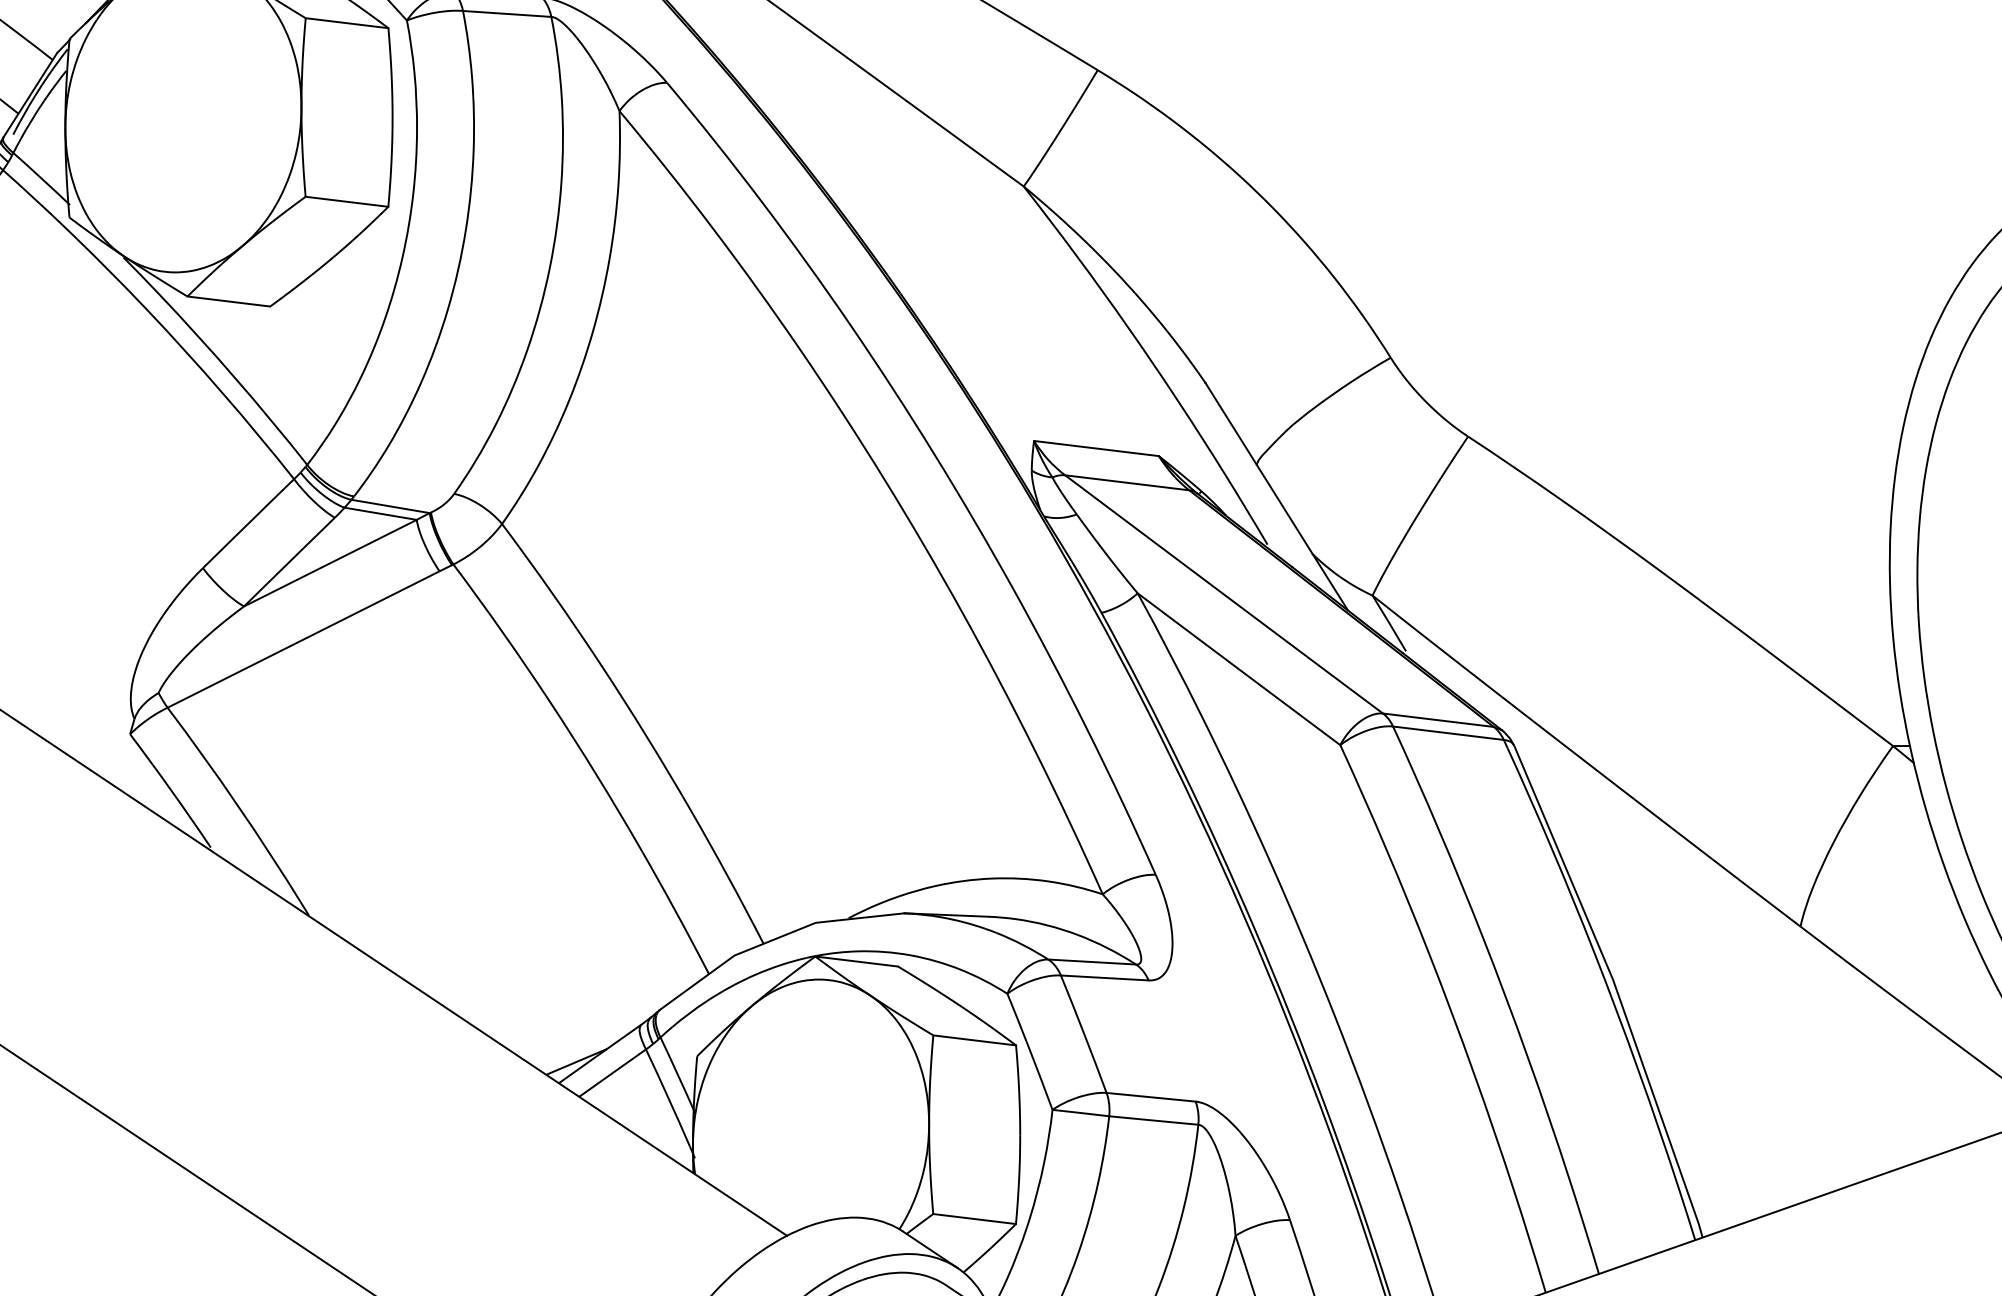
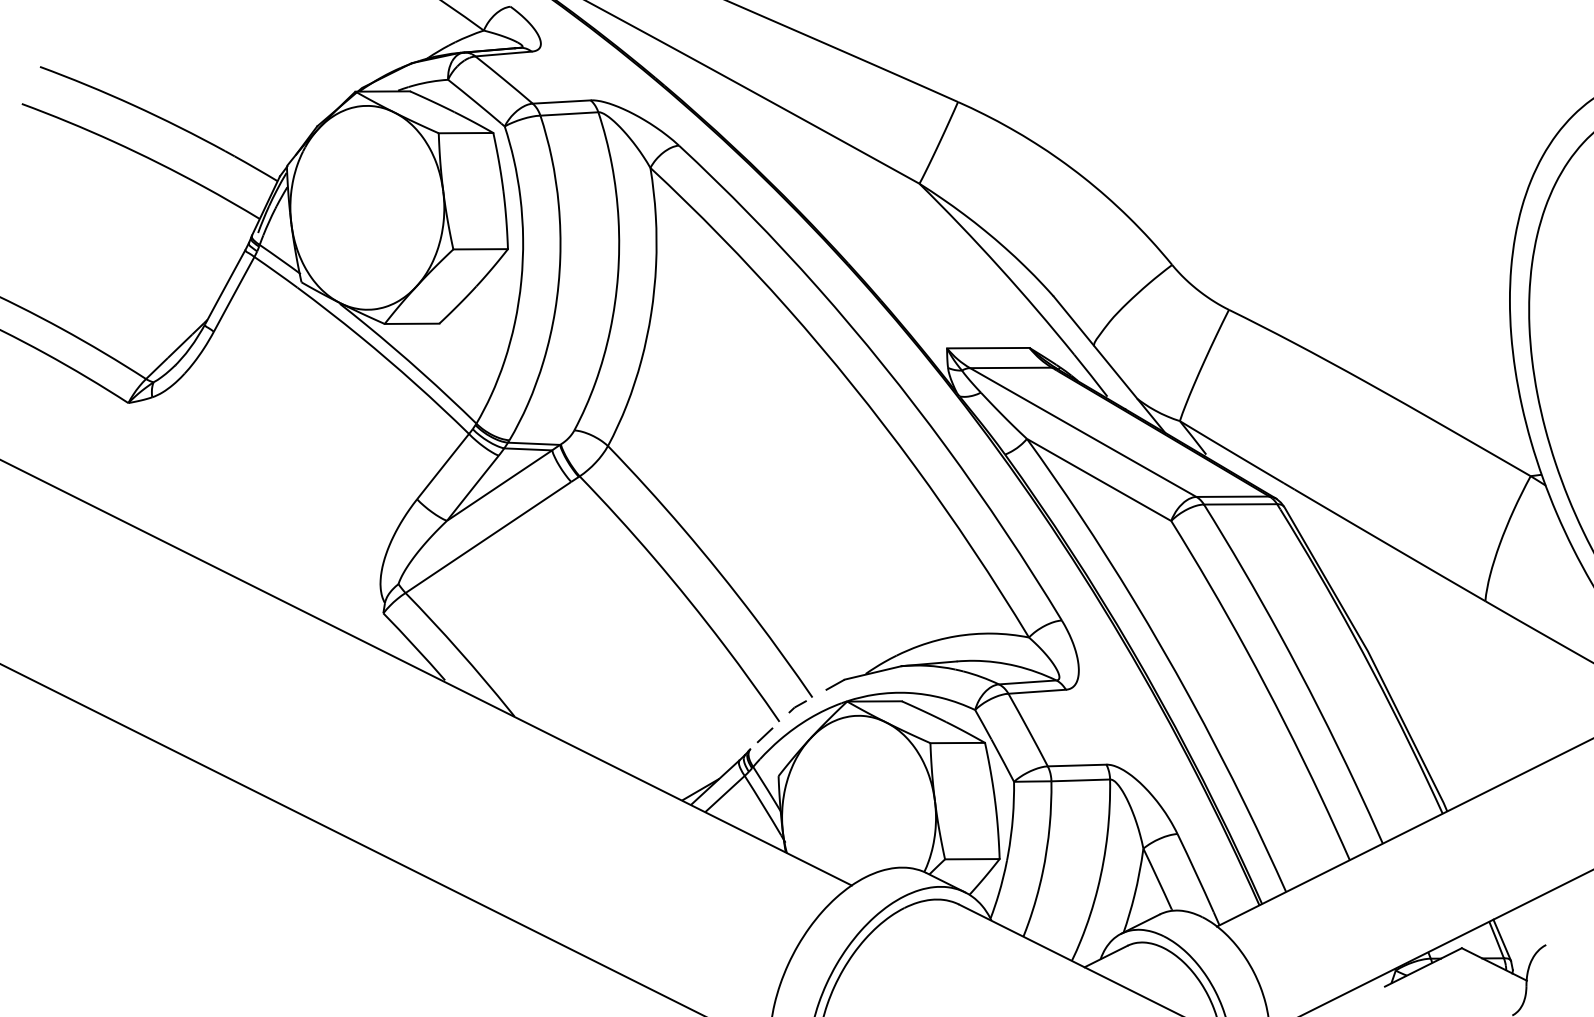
line: (732, 956) -> (793, 708), solid -> dashed

